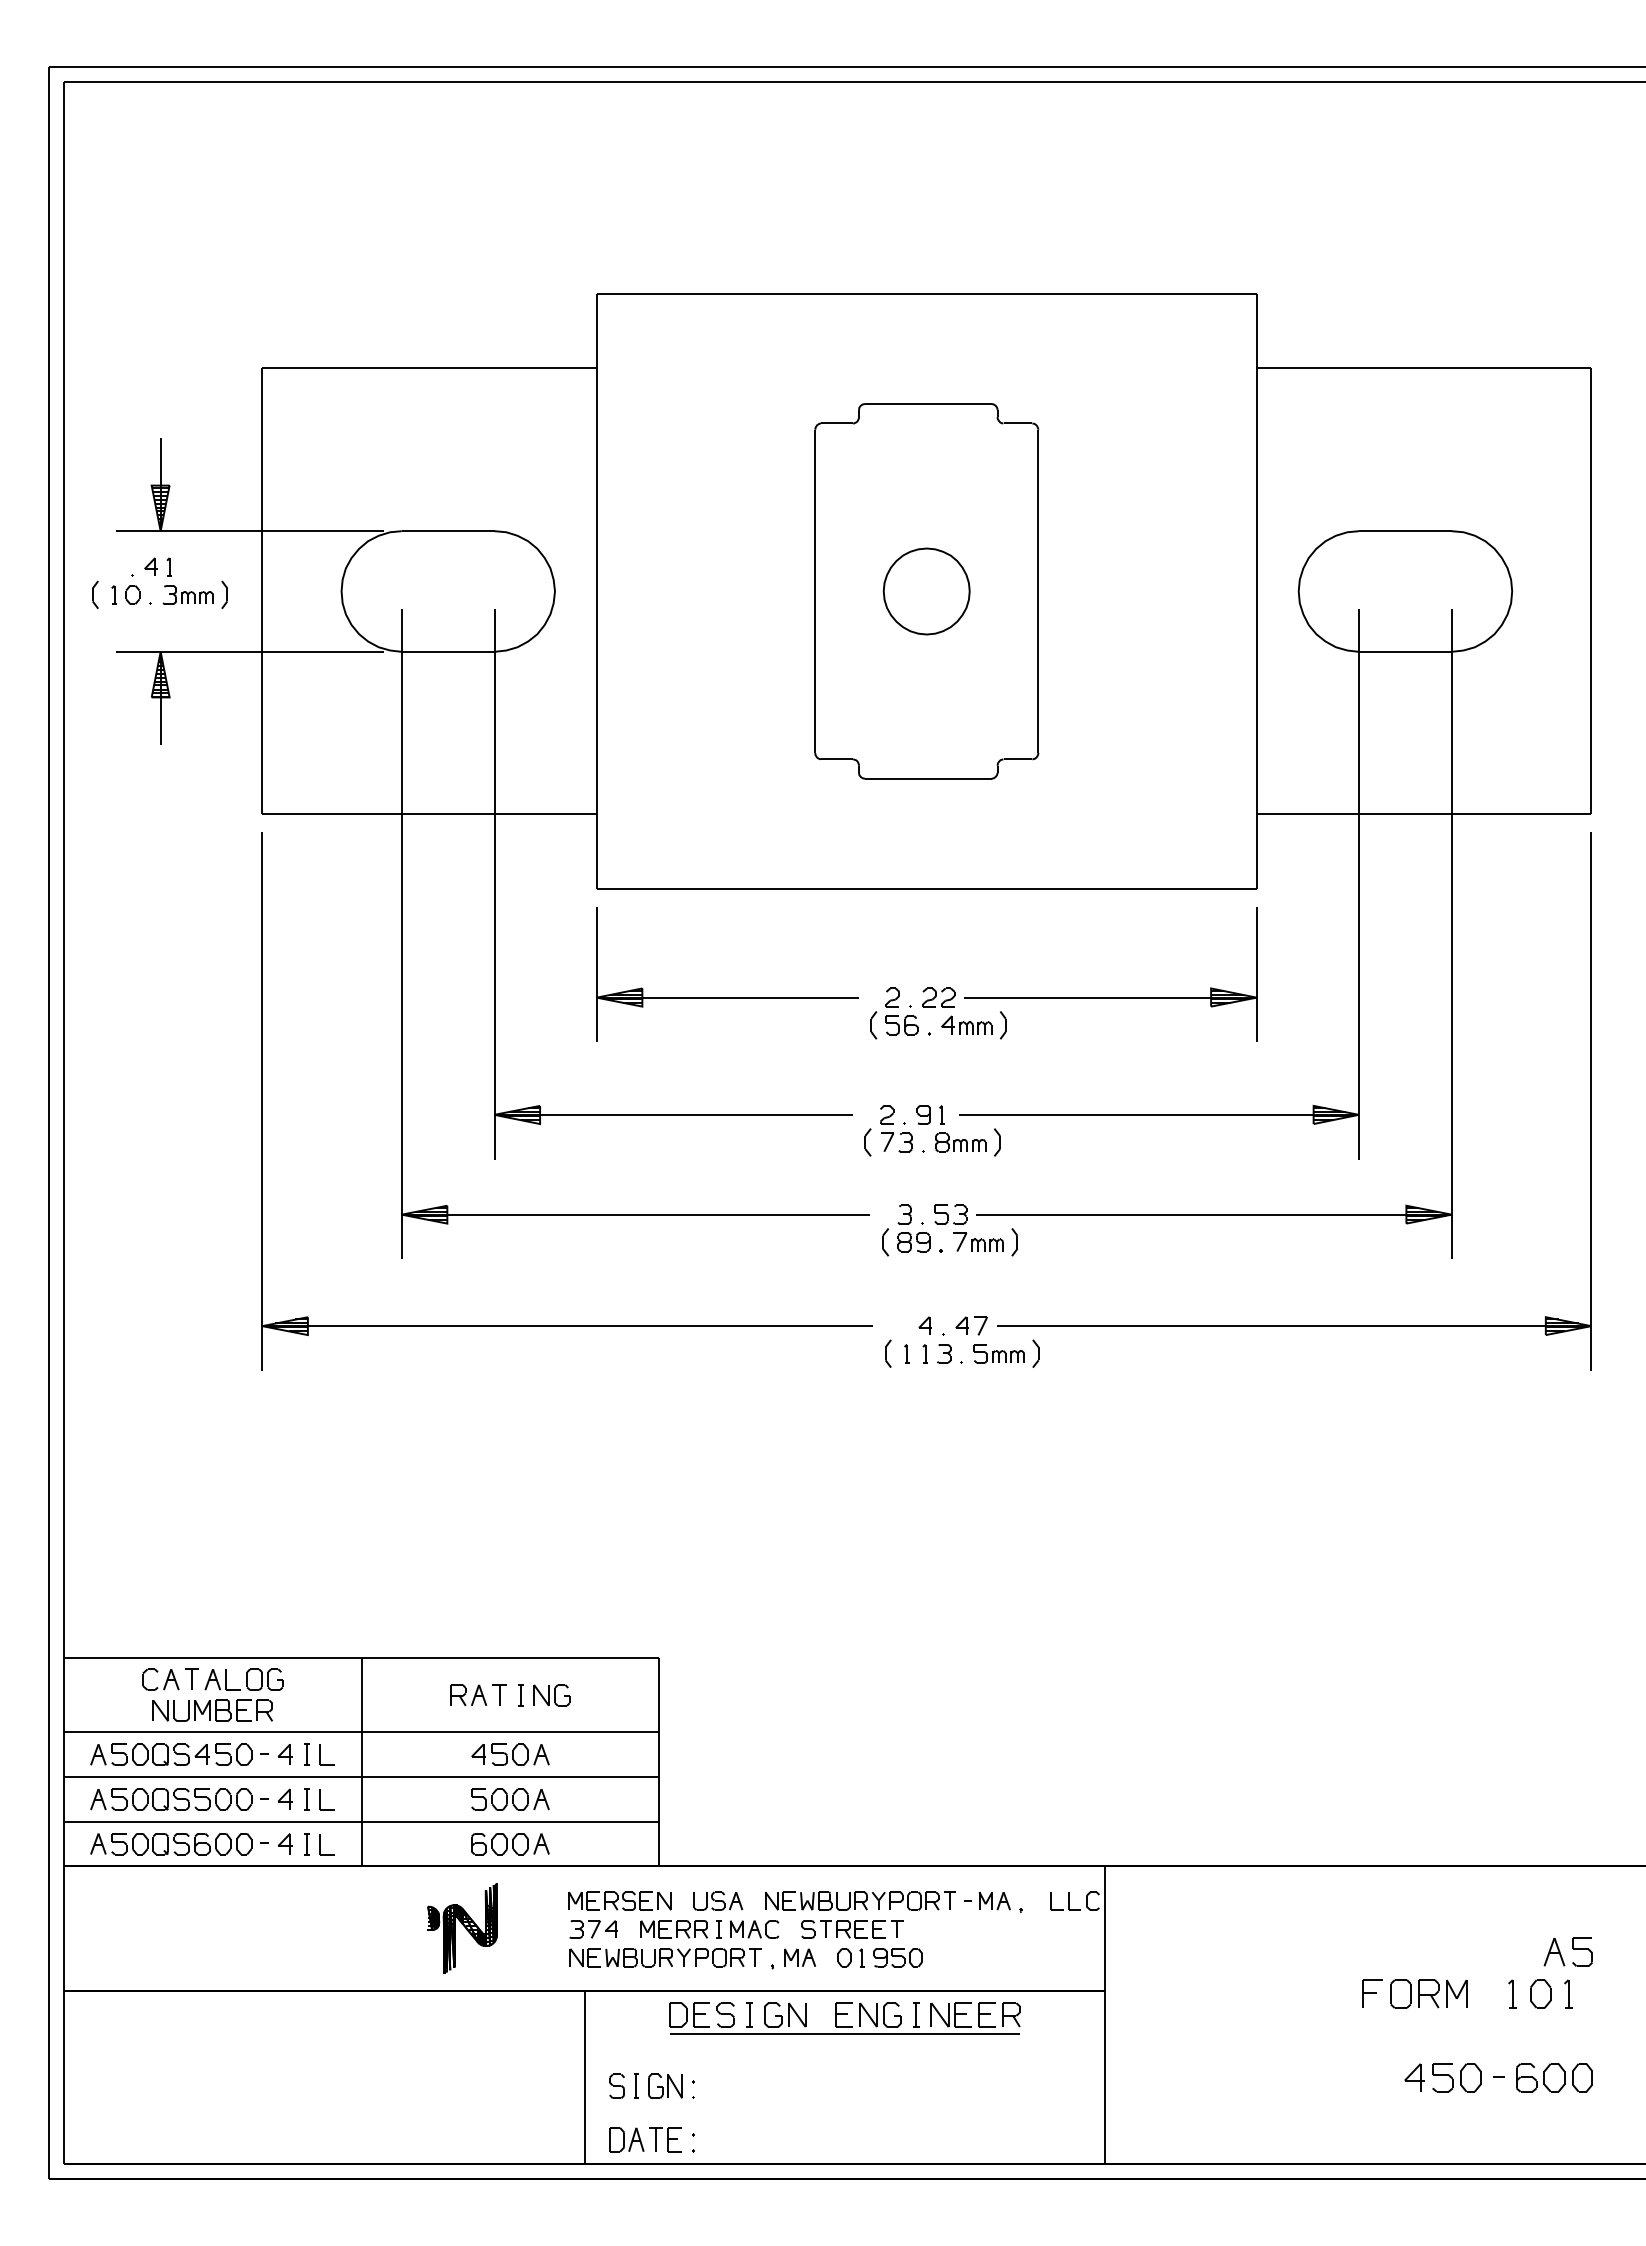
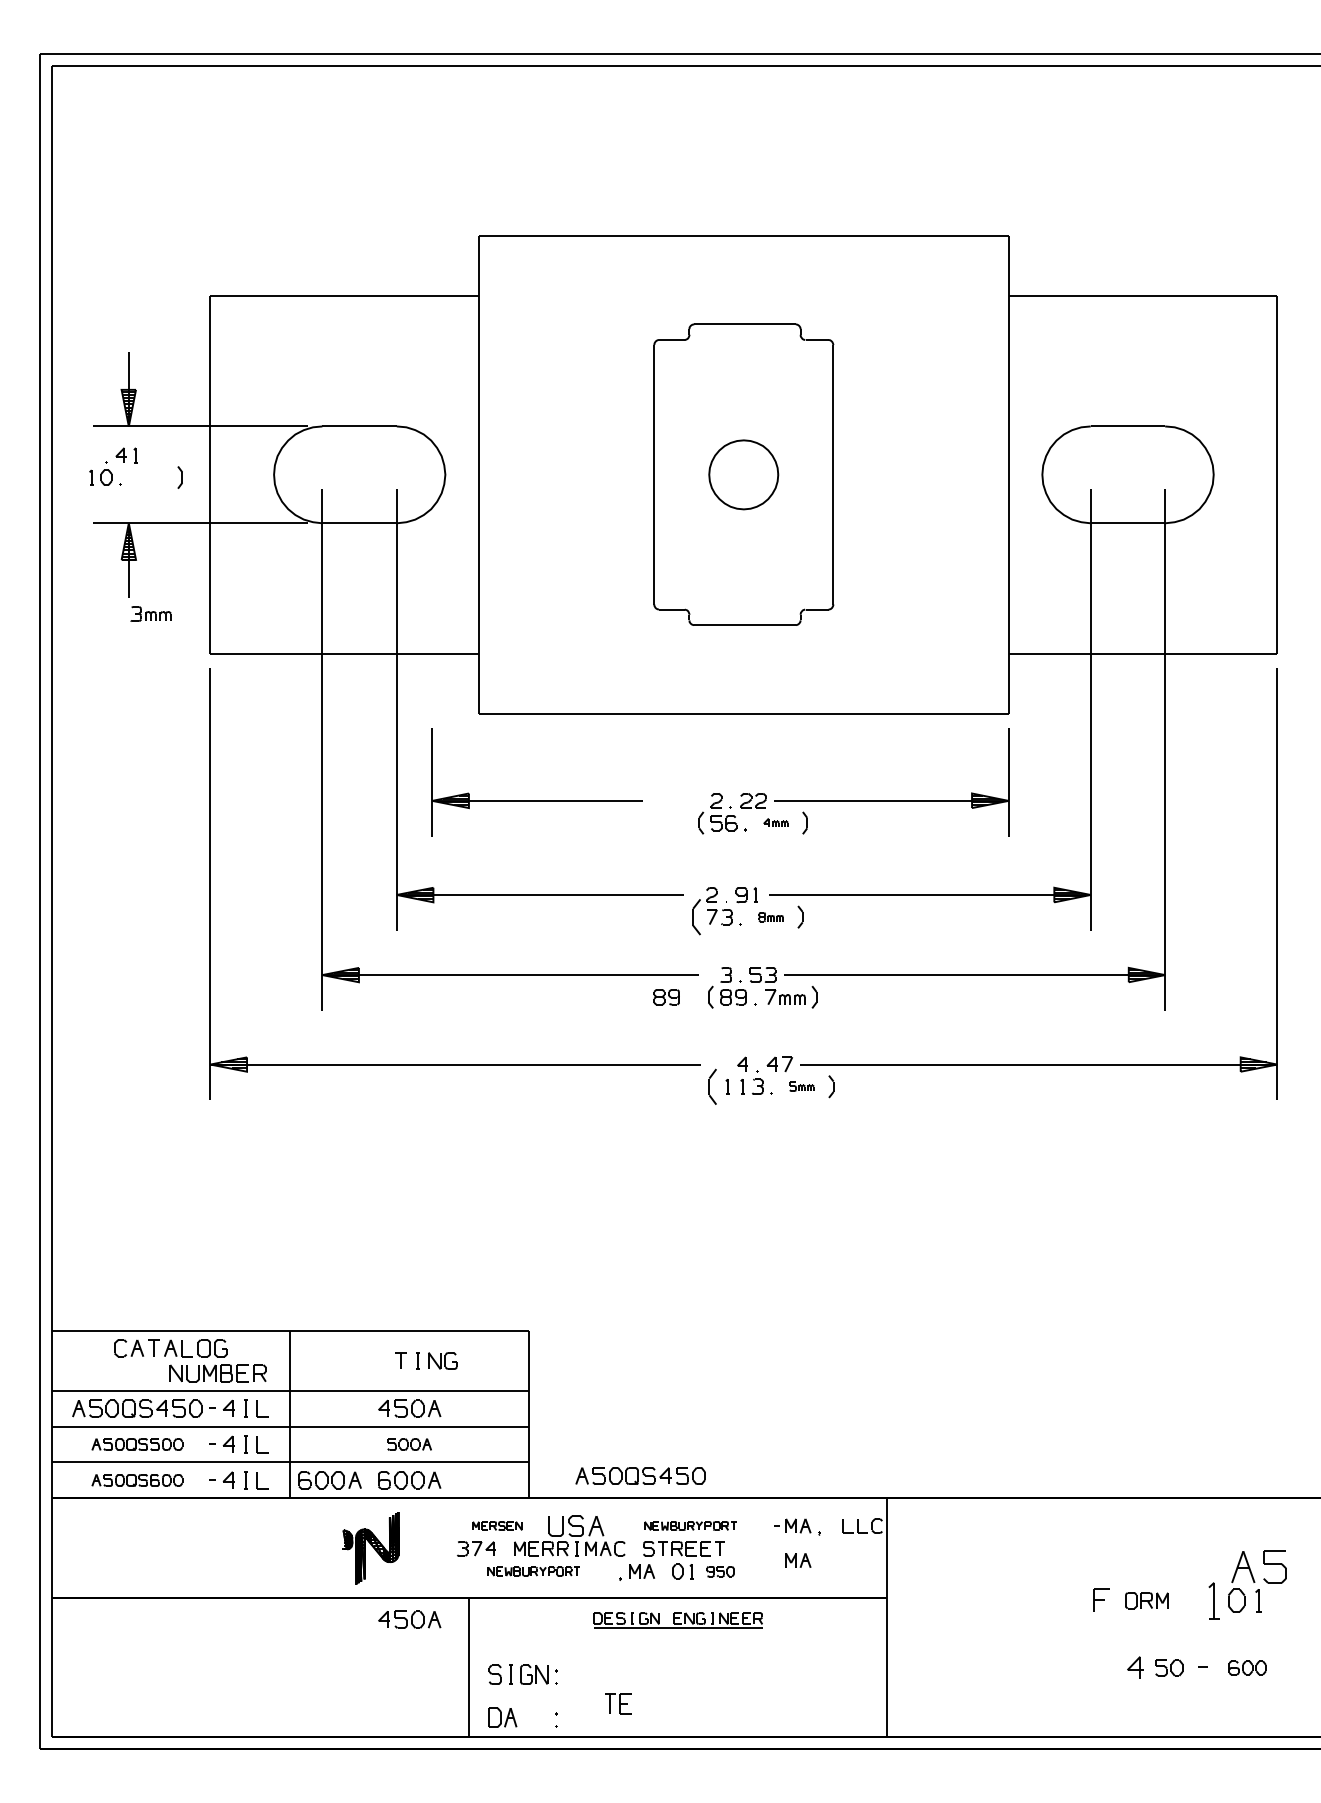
part: (95, 594) -> (76, 477), removed
part: (187, 594) -> (150, 613), moved
part: (727, 997) -> (537, 800), moved
part: (966, 1024) -> (775, 822), size x0.6
part: (867, 1142) -> (696, 917), size x1.6
part: (960, 1142) -> (770, 917), size x0.6
part: (830, 1242) -> (666, 997), added
part: (888, 1353) -> (713, 1086), size x1.6
part: (998, 1353) -> (801, 1086), size x0.6
part: (468, 1694) -> (375, 1360), removed
part: (212, 1710) -> (217, 1373), moved
part: (171, 1799) -> (137, 1444), size x0.7
part: (510, 1799) -> (409, 1444), size x0.7
part: (798, 1838) -> (640, 1475), added
part: (171, 1844) -> (137, 1480), size x0.7
part: (411, 1844) -> (330, 1480), added
part: (619, 1900) -> (497, 1525), size x0.6
part: (718, 1900) -> (576, 1525), size x1.4
part: (860, 1900) -> (690, 1525), size x0.6
part: (994, 1944) -> (798, 1560), added
part: (1567, 1951) -> (1258, 1566), size x1.4
part: (665, 1957) -> (534, 1571), size x0.6
part: (897, 1957) -> (720, 1571), size x0.7
part: (1428, 1993) -> (1146, 1600), size x0.7
part: (1512, 1993) -> (1213, 1600), size x1.6
part: (510, 2017) -> (409, 1619), added
part: (844, 2018) -> (677, 1620), size x0.6
part: (1456, 2077) -> (1169, 1667), size x0.7
part: (1554, 2077) -> (1247, 1667), size x0.6
part: (665, 2139) -> (618, 1703), moved

